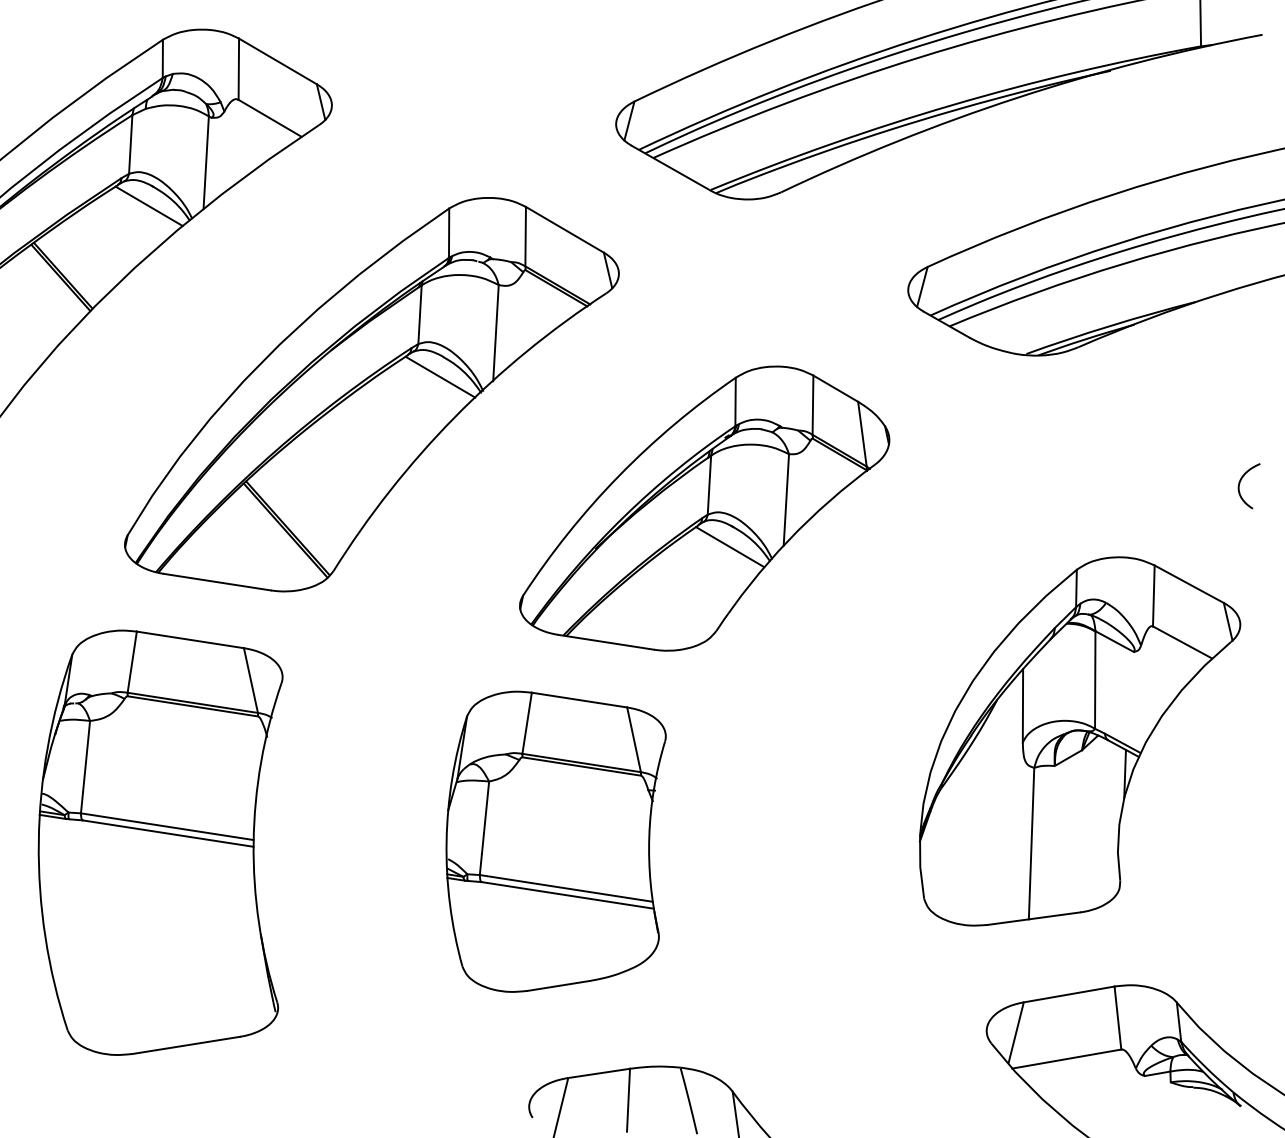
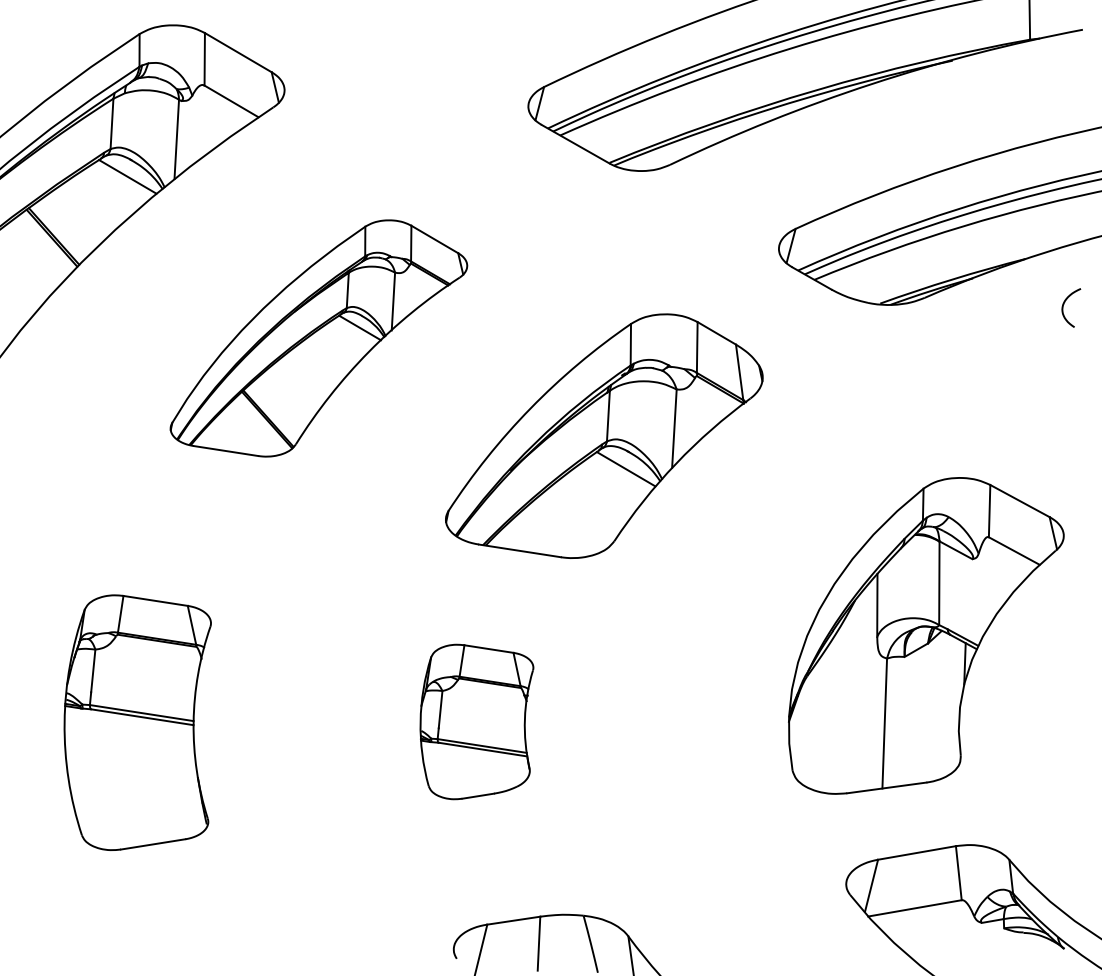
part: (371, 394) -> (318, 338), size x0.7
curve: (1241, 482) -> (1064, 304), moved
part: (555, 841) -> (476, 721), size x0.6
part: (160, 842) -> (137, 722), size x0.7

